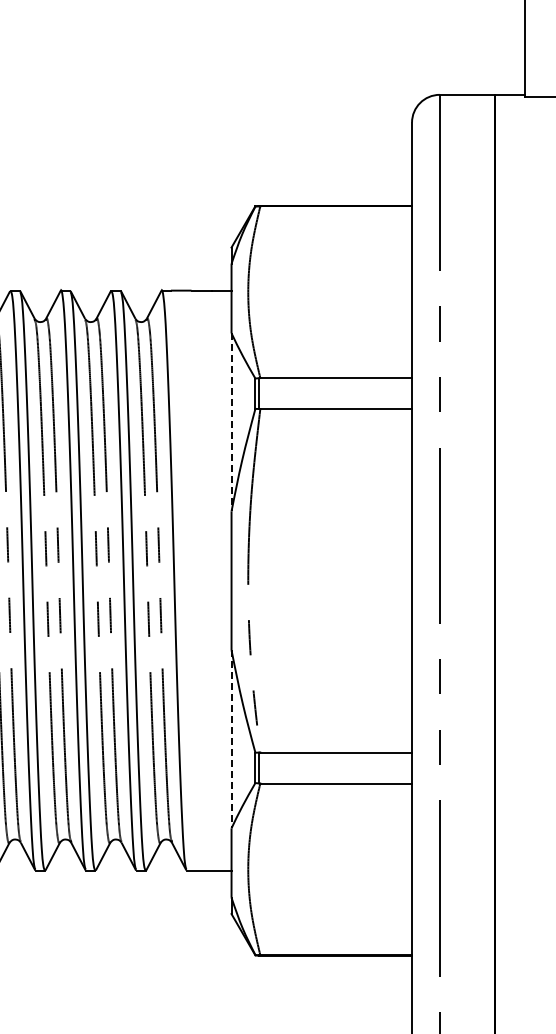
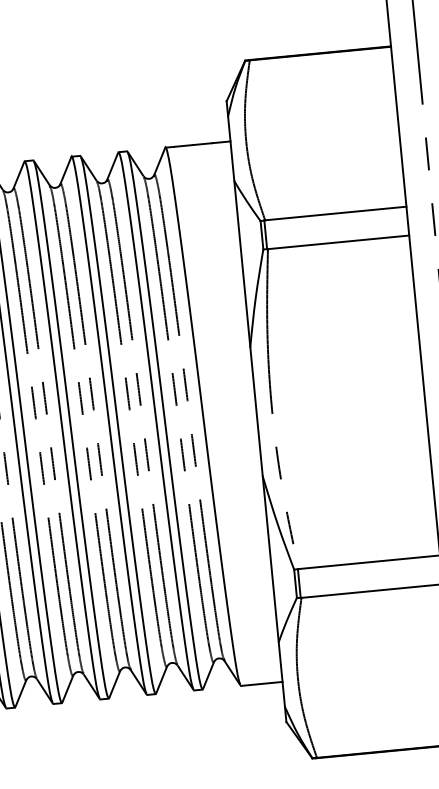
line: (231, 422) -> (242, 264), dashed -> solid
line: (231, 739) -> (270, 559), dashed -> solid

